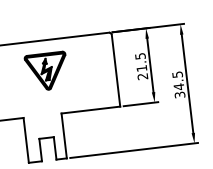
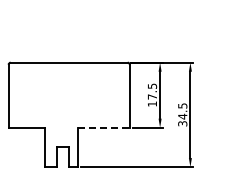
part: (46, 71) -> (69, 89), removed
text: (141, 72) -> (151, 100), 21.5 -> 17.5
line: (91, 109) -> (104, 127), solid -> dashed

